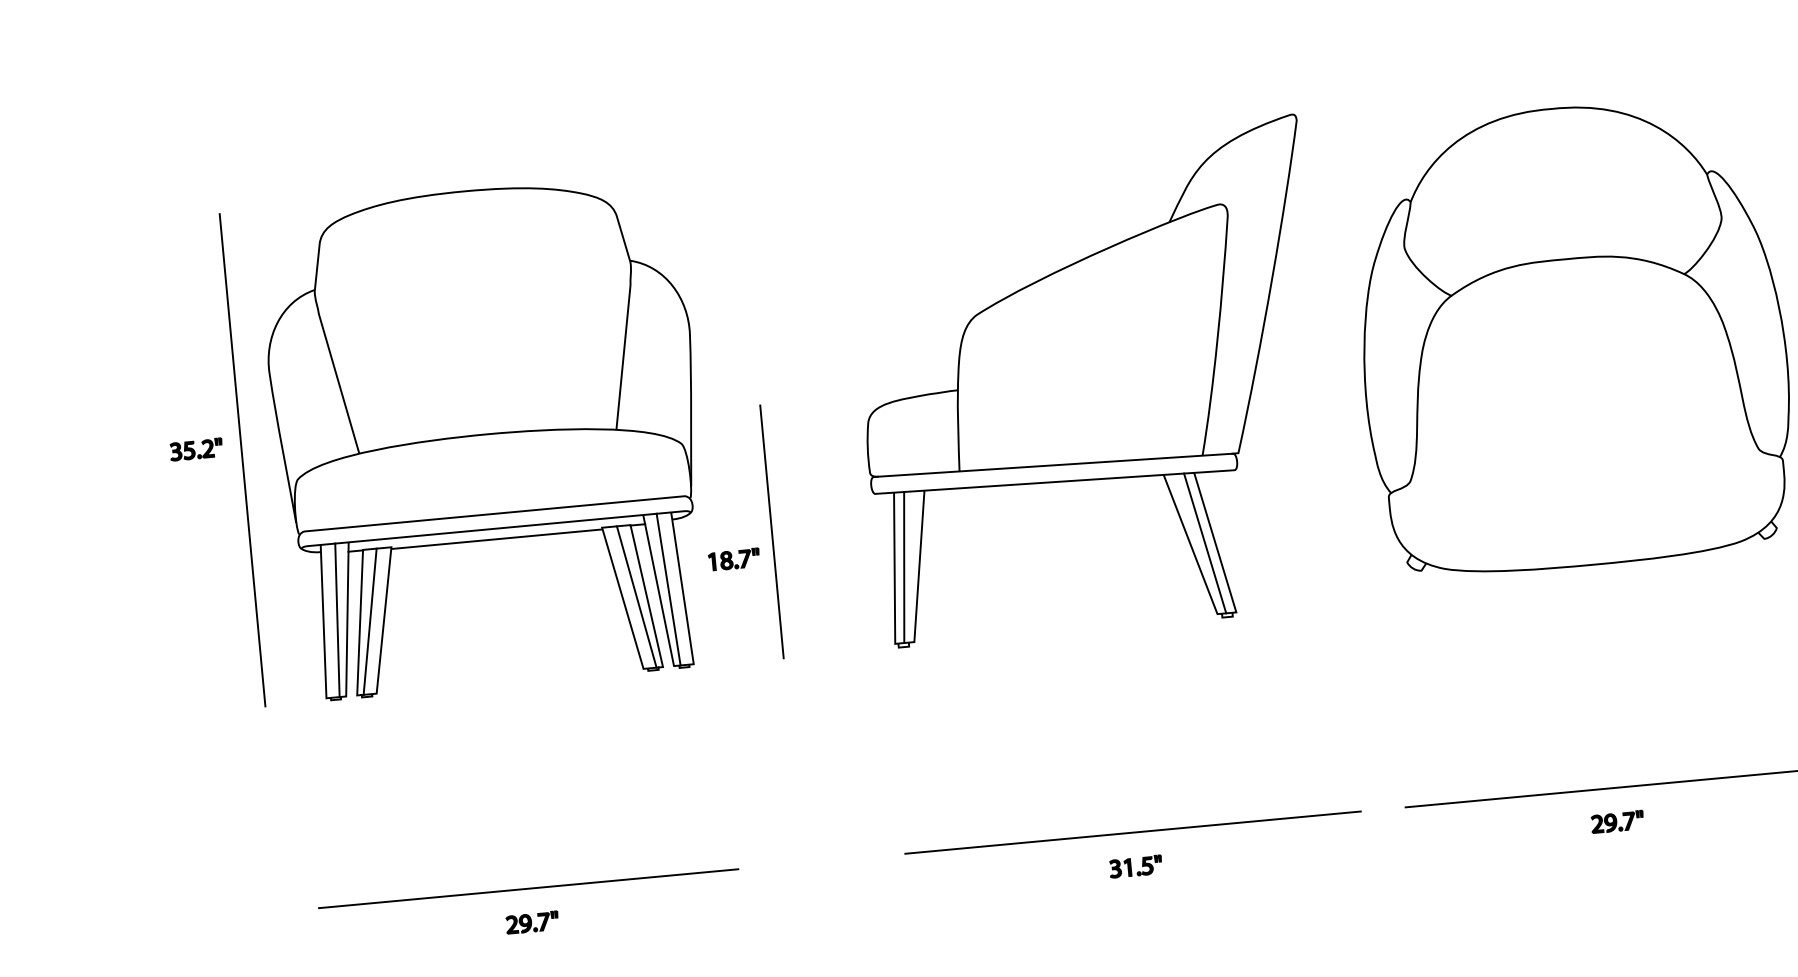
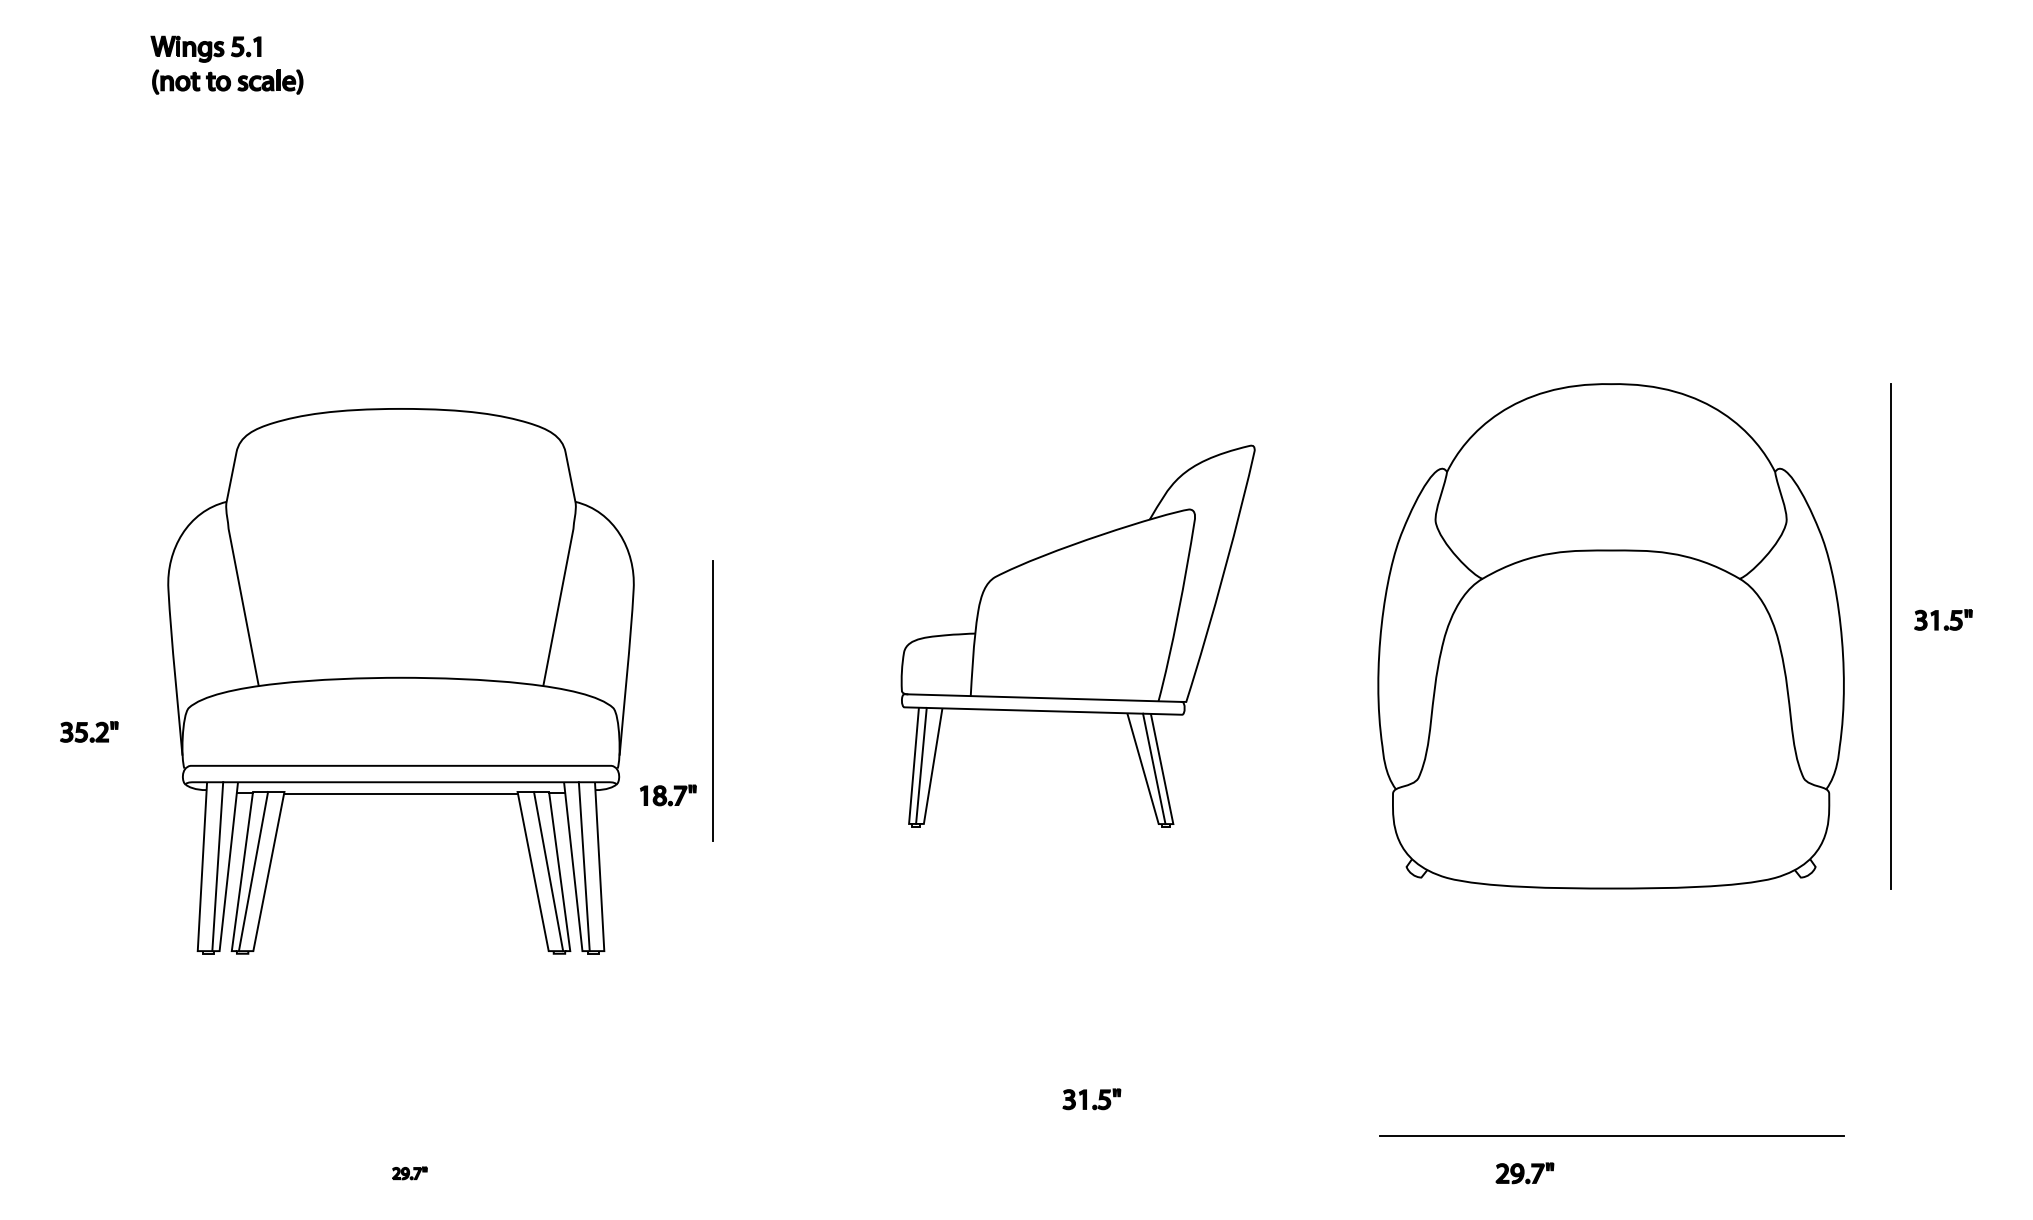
part: (1091, 381) -> (1078, 636), size x0.7
part: (487, 437) -> (400, 681), moved
part: (196, 449) -> (89, 731), moved
line: (242, 459) -> (138, 635), removed
line: (771, 531) -> (712, 700), moved
part: (1617, 822) -> (1524, 1173), moved
line: (1133, 832) -> (1078, 1135), removed
part: (1135, 866) -> (1091, 1099), moved
line: (528, 888) -> (409, 1135), removed
part: (532, 922) -> (409, 1173), size x0.6

